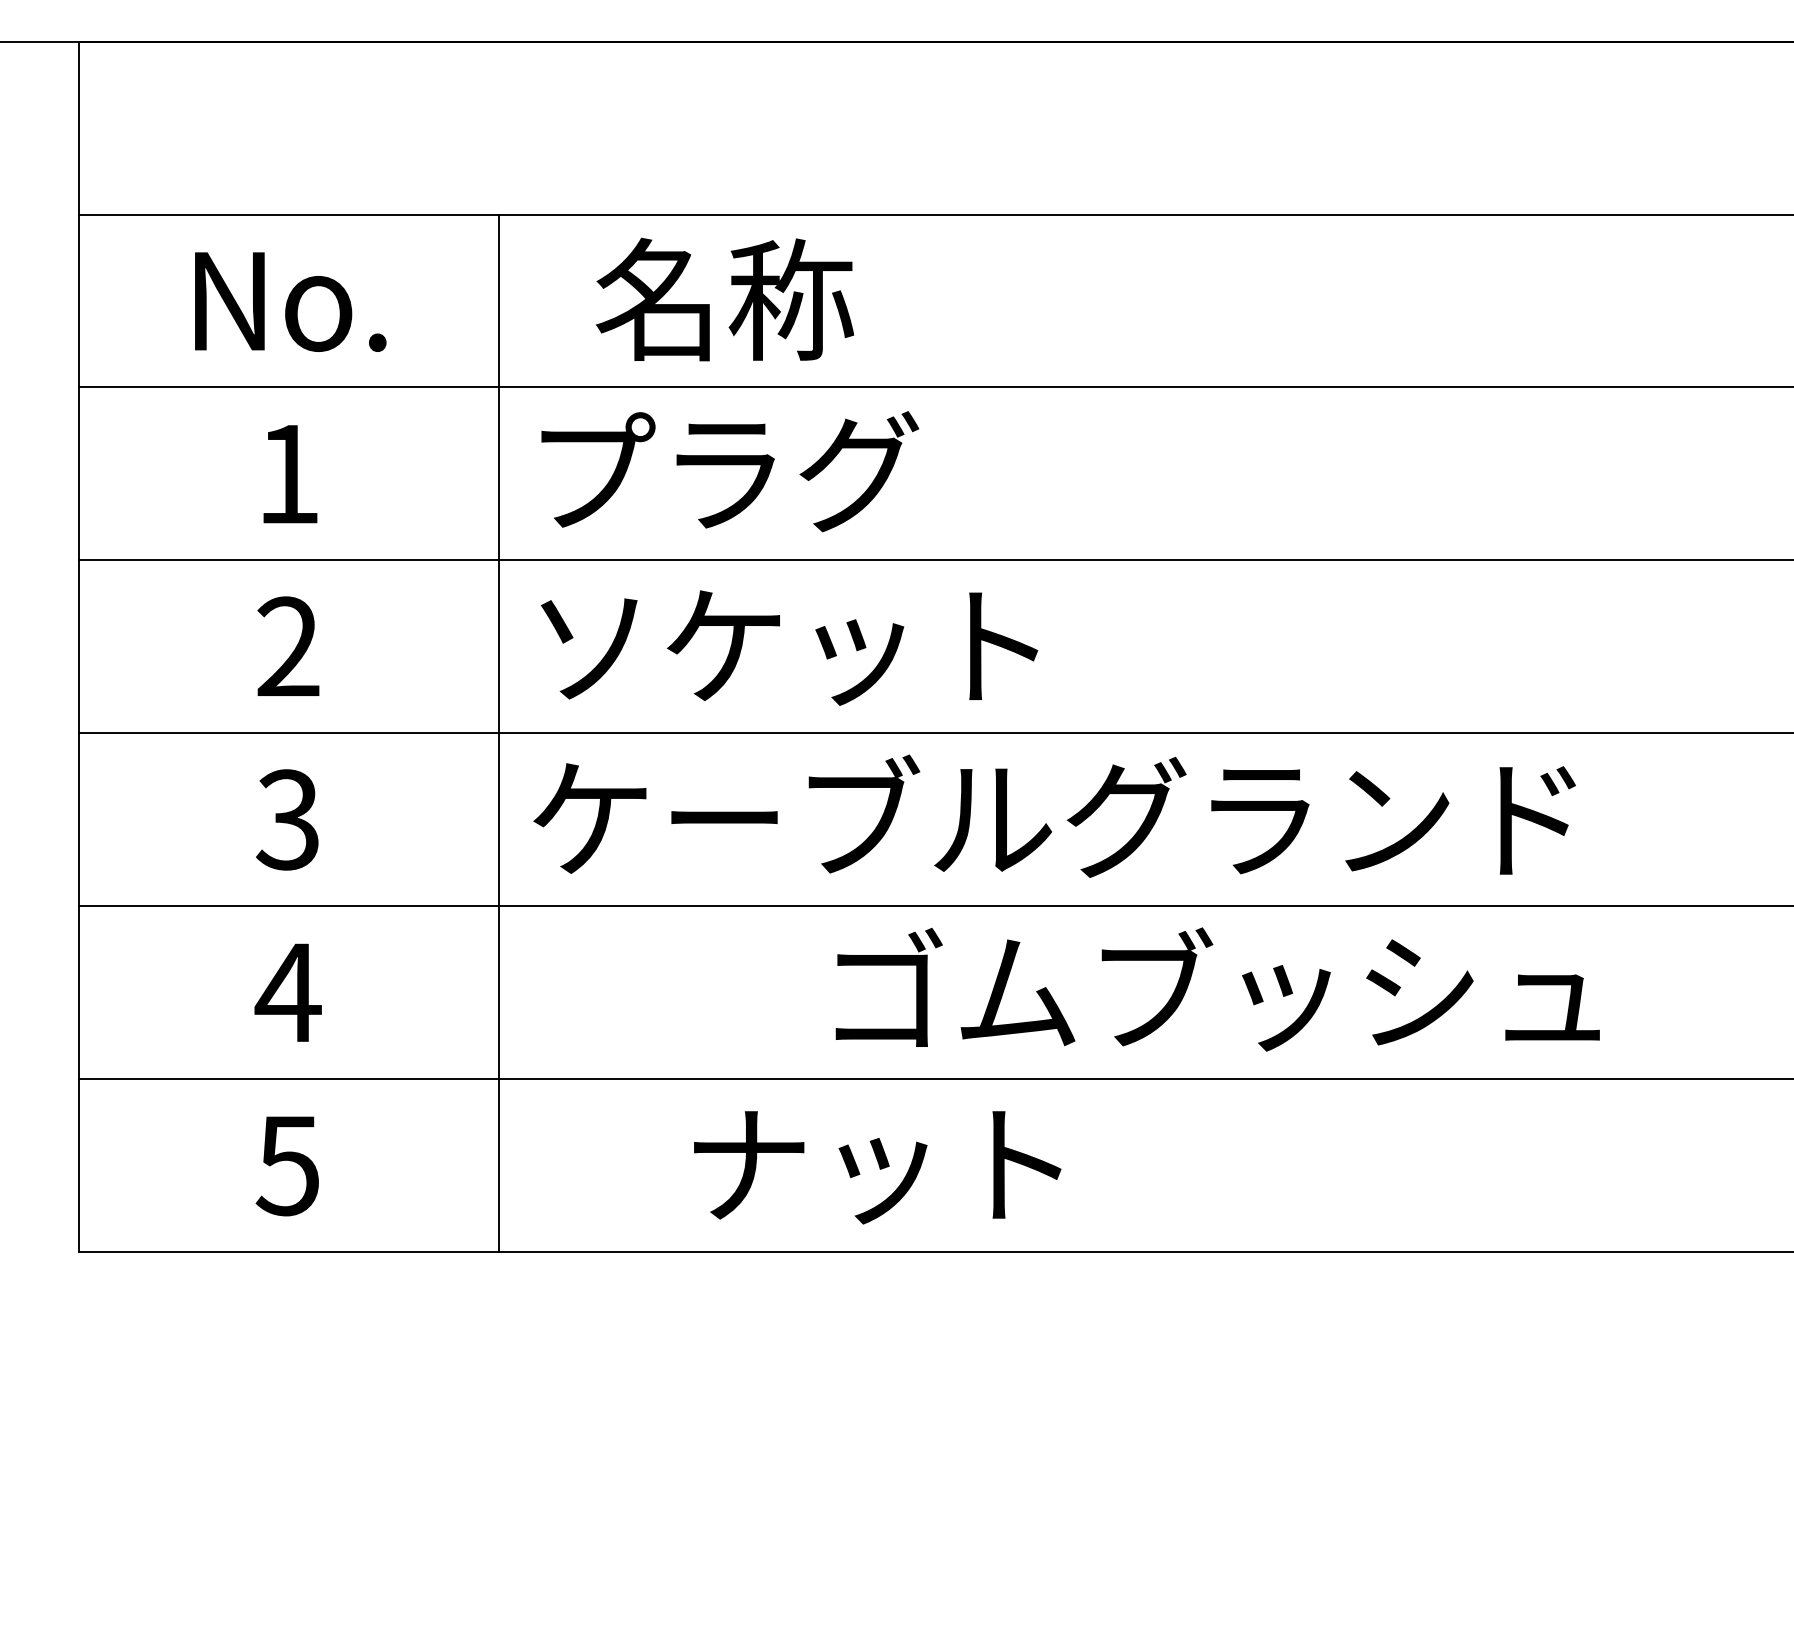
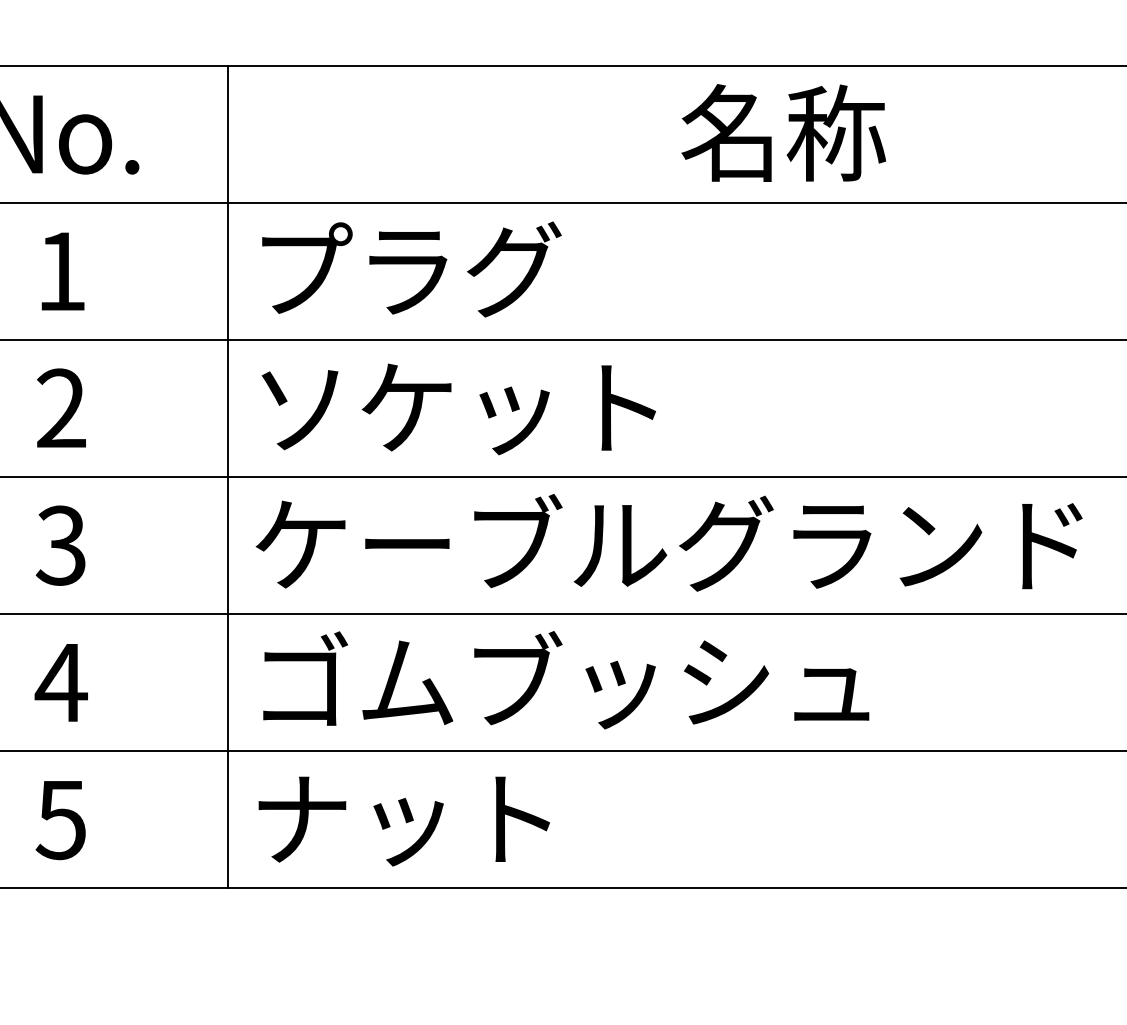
text: (724, 299) -> (783, 132), moved
text: (1217, 989) -> (565, 680), moved
text: (877, 1167) -> (404, 821), moved

